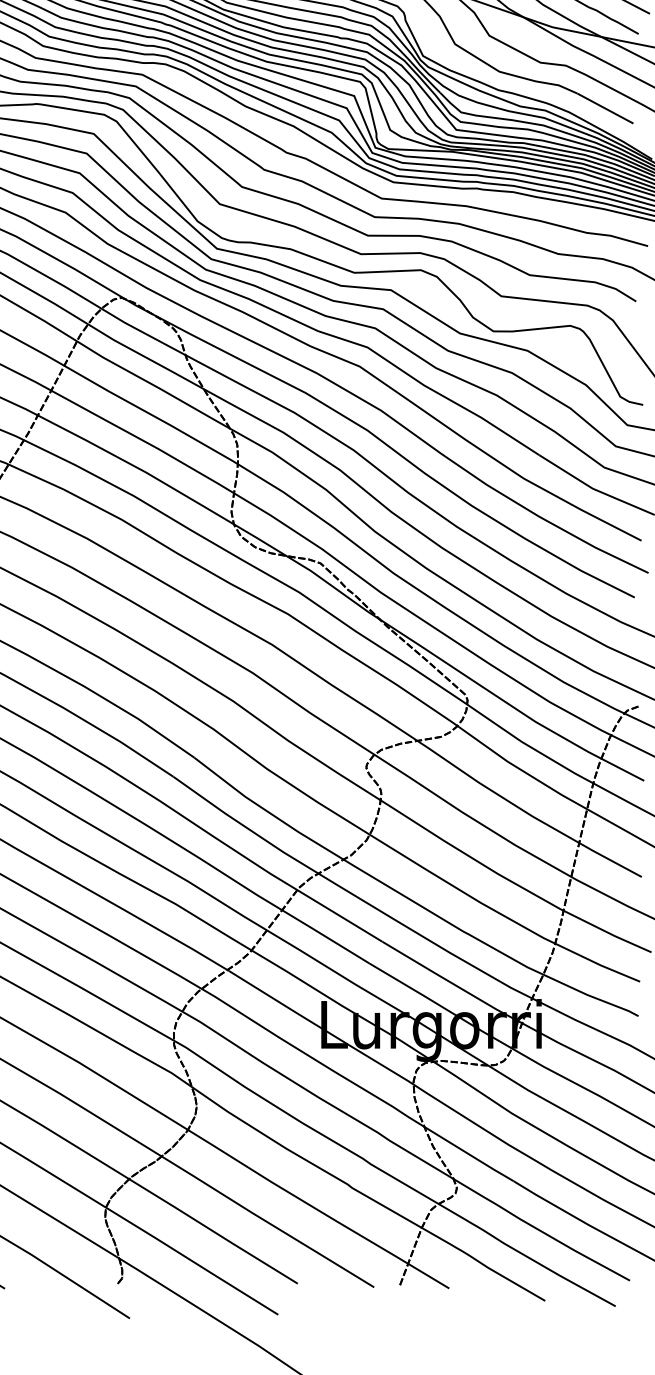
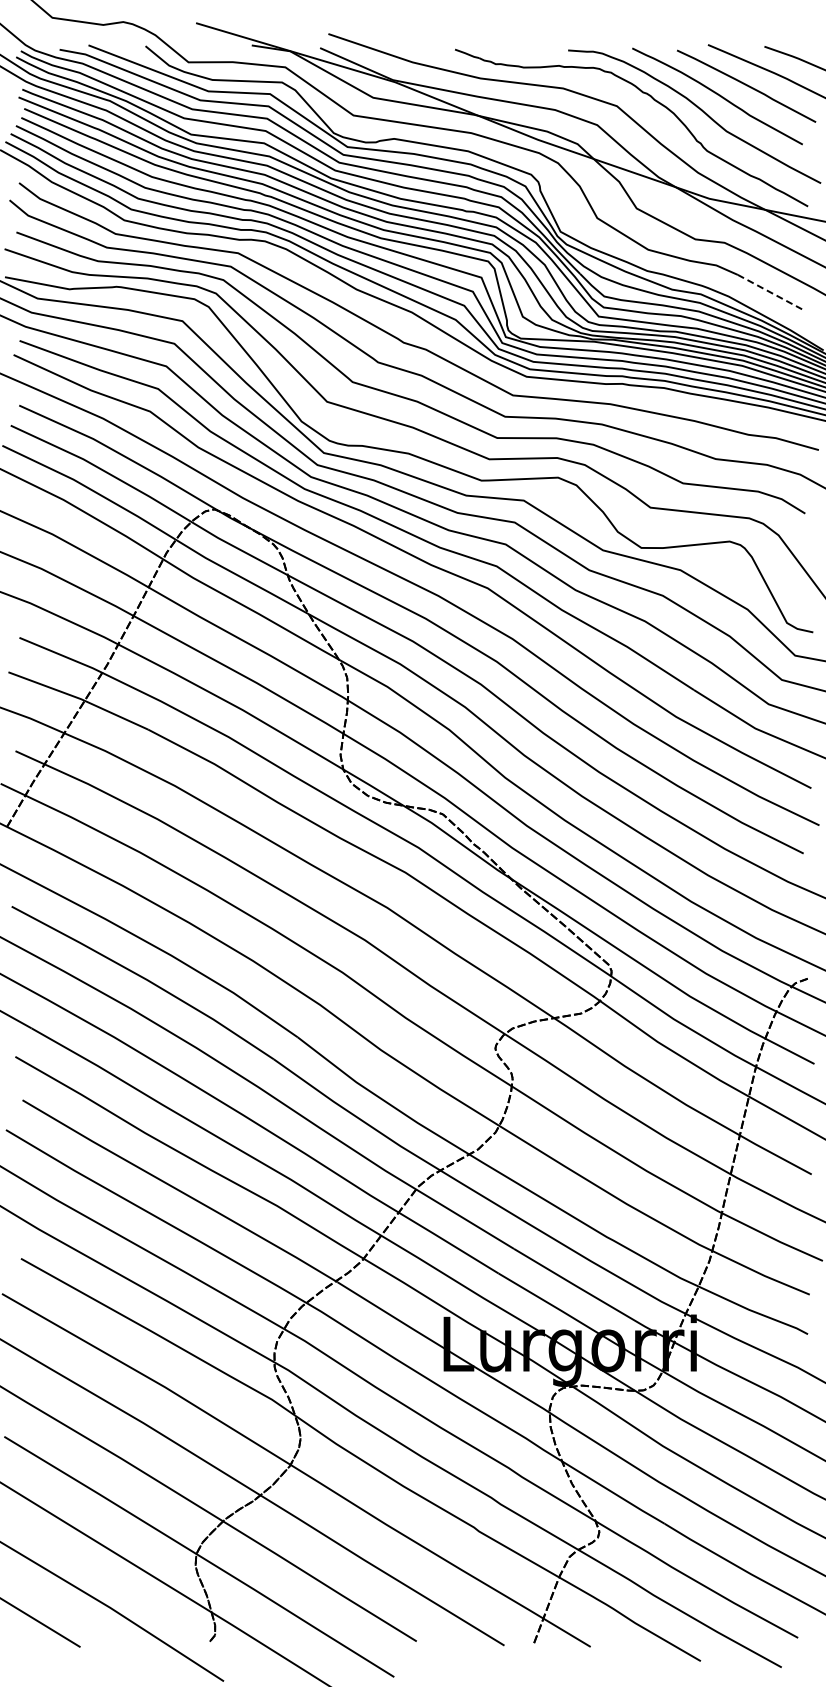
line: (605, 108) -> (770, 292), solid -> dashed

